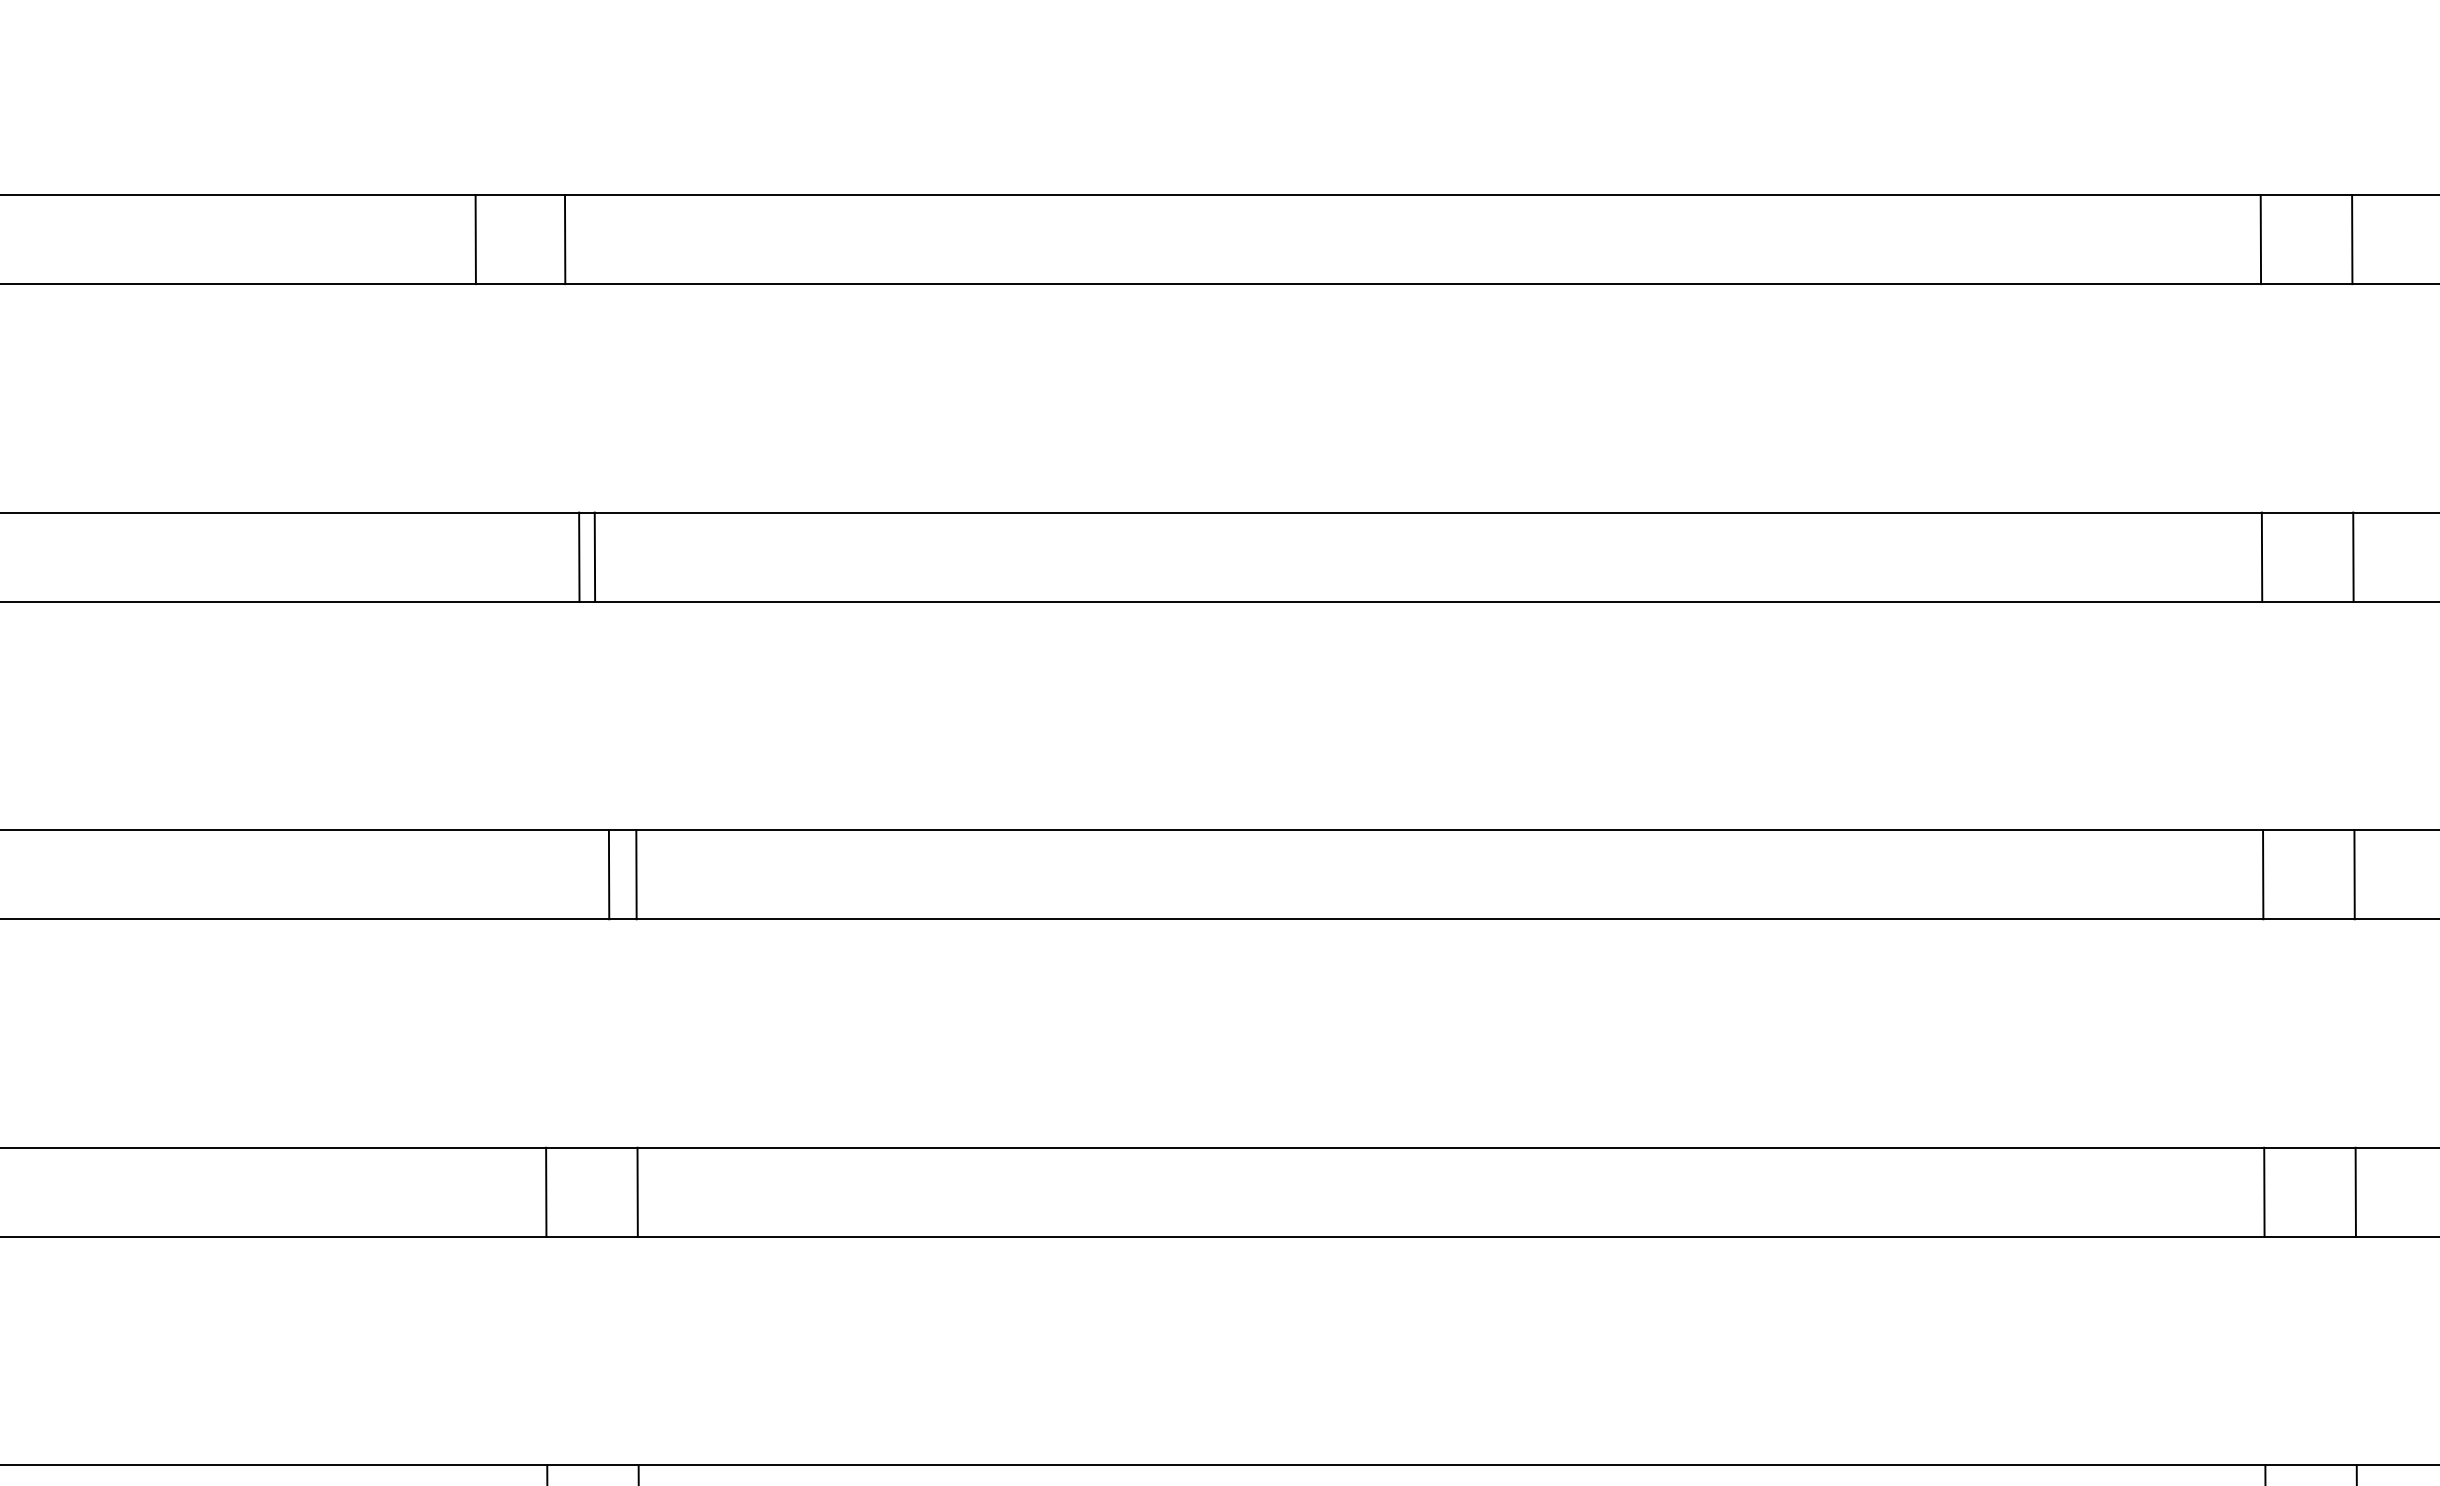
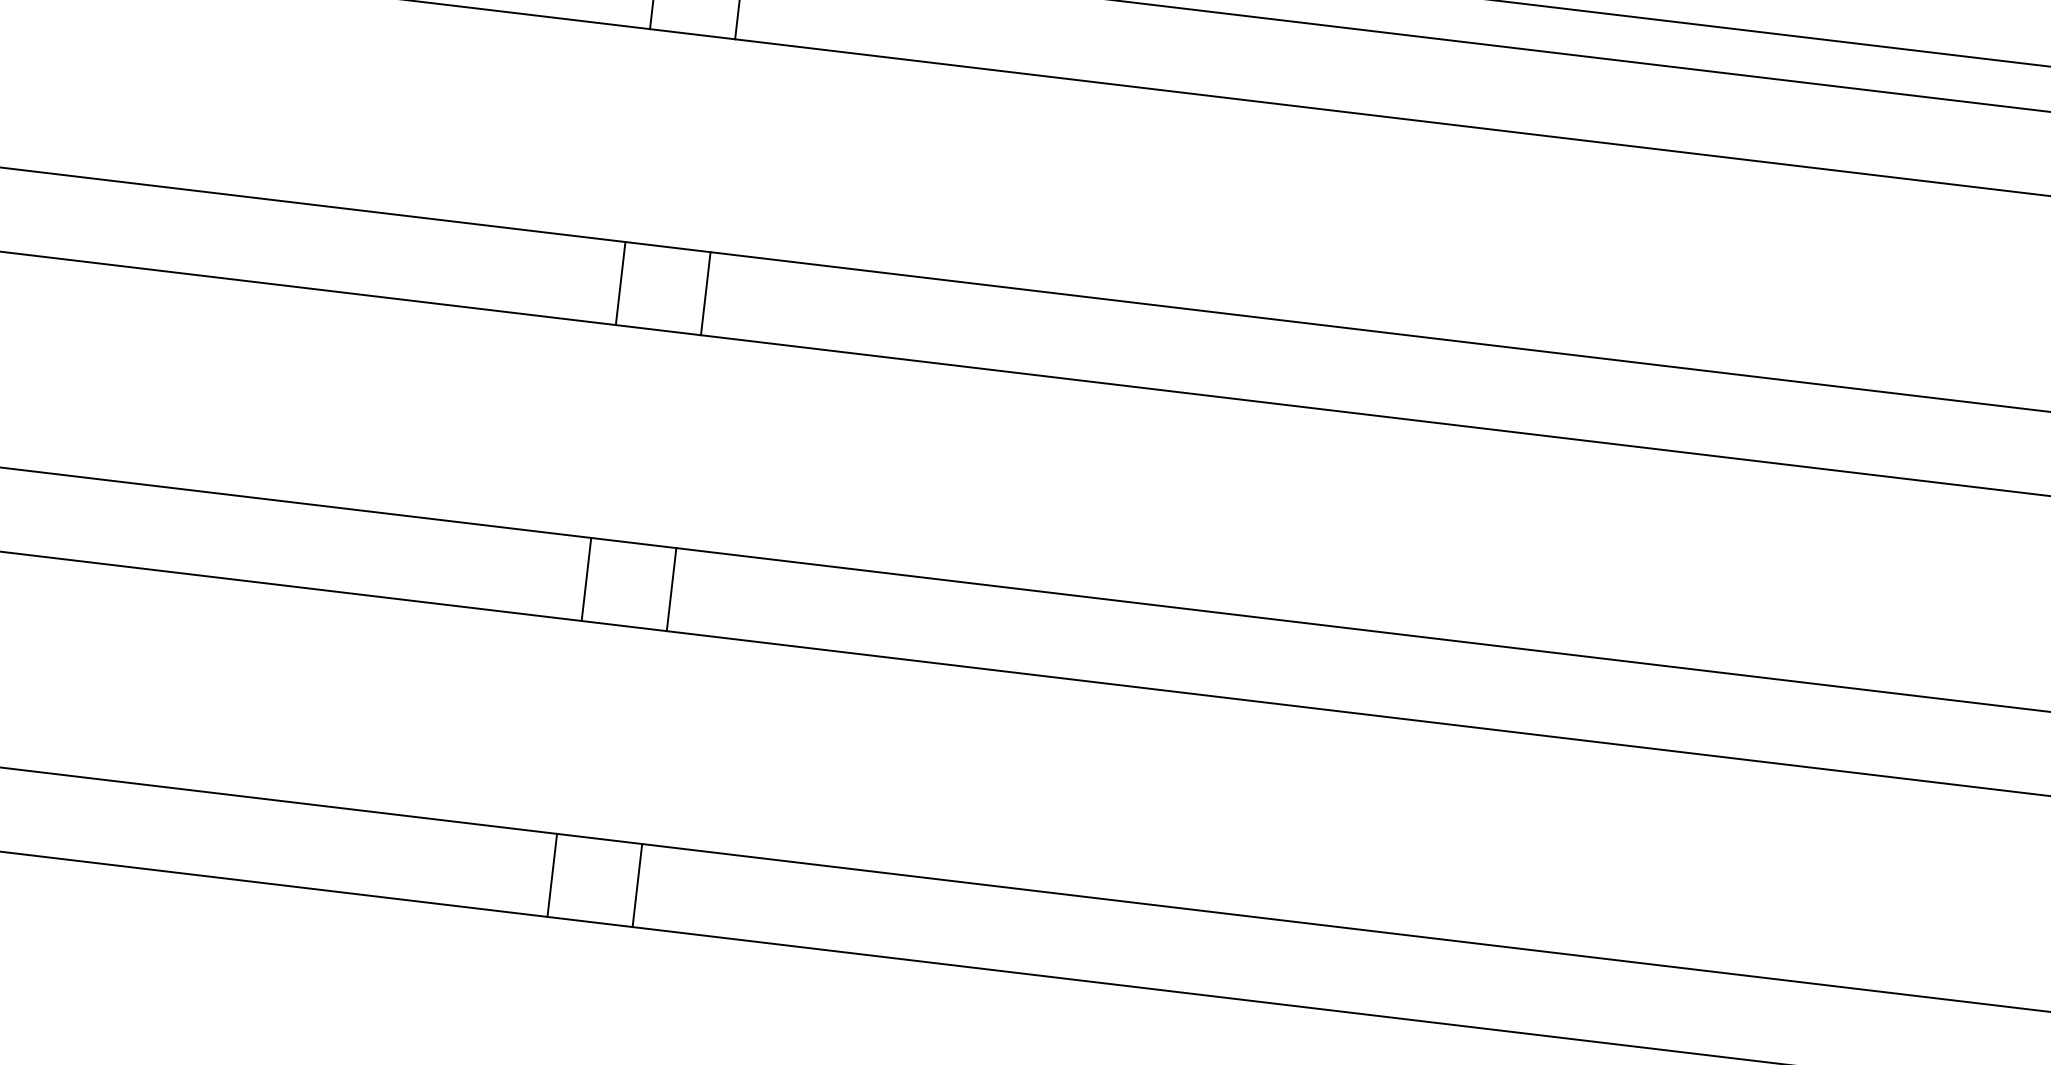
line: (475, 239) -> (620, 283), moved
line: (565, 239) -> (706, 293), moved
line: (579, 556) -> (671, 589), moved
line: (594, 556) -> (586, 578), moved
line: (608, 874) -> (551, 875), moved

